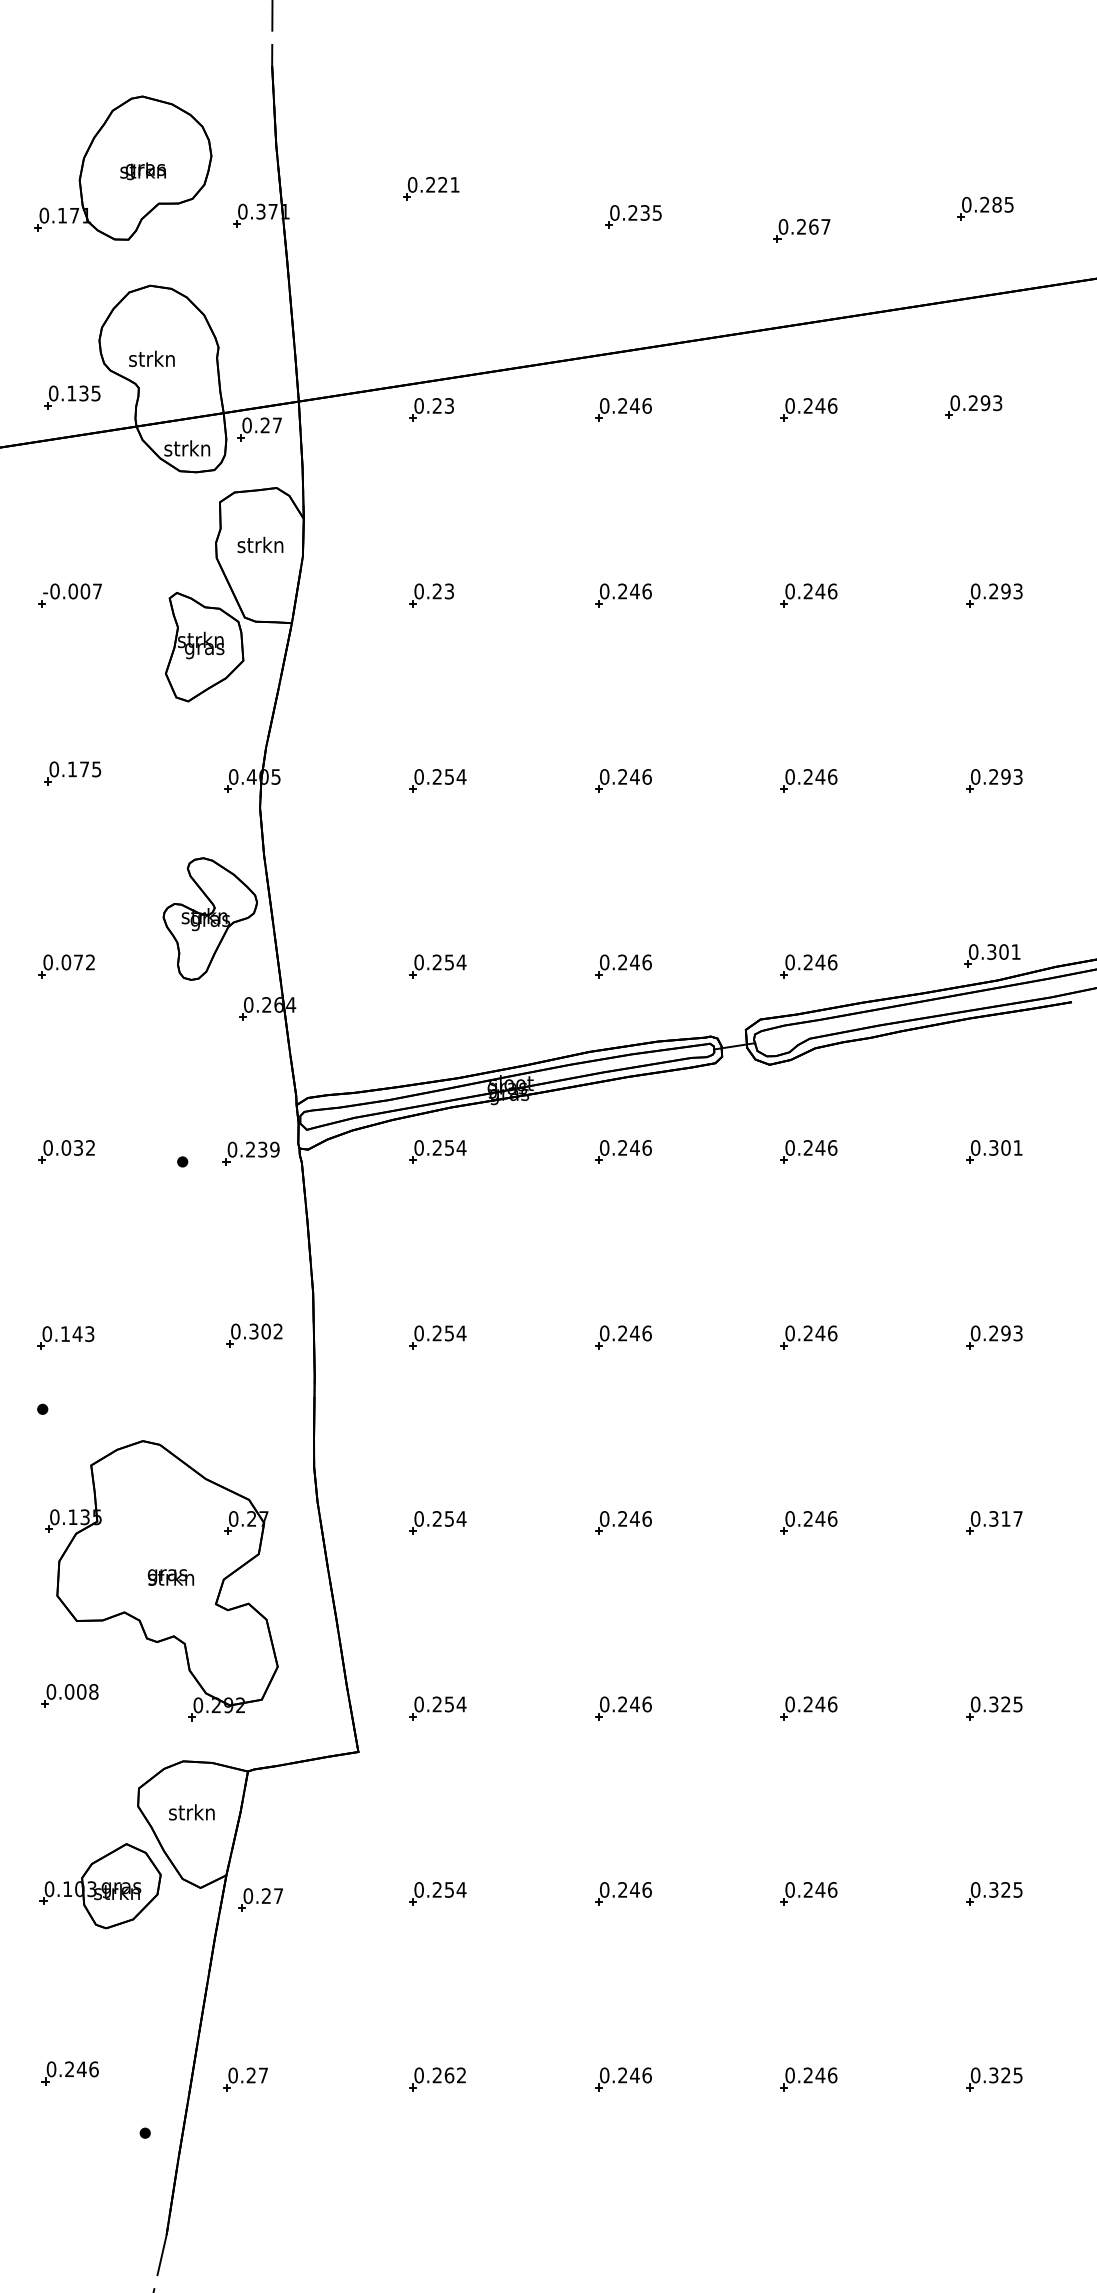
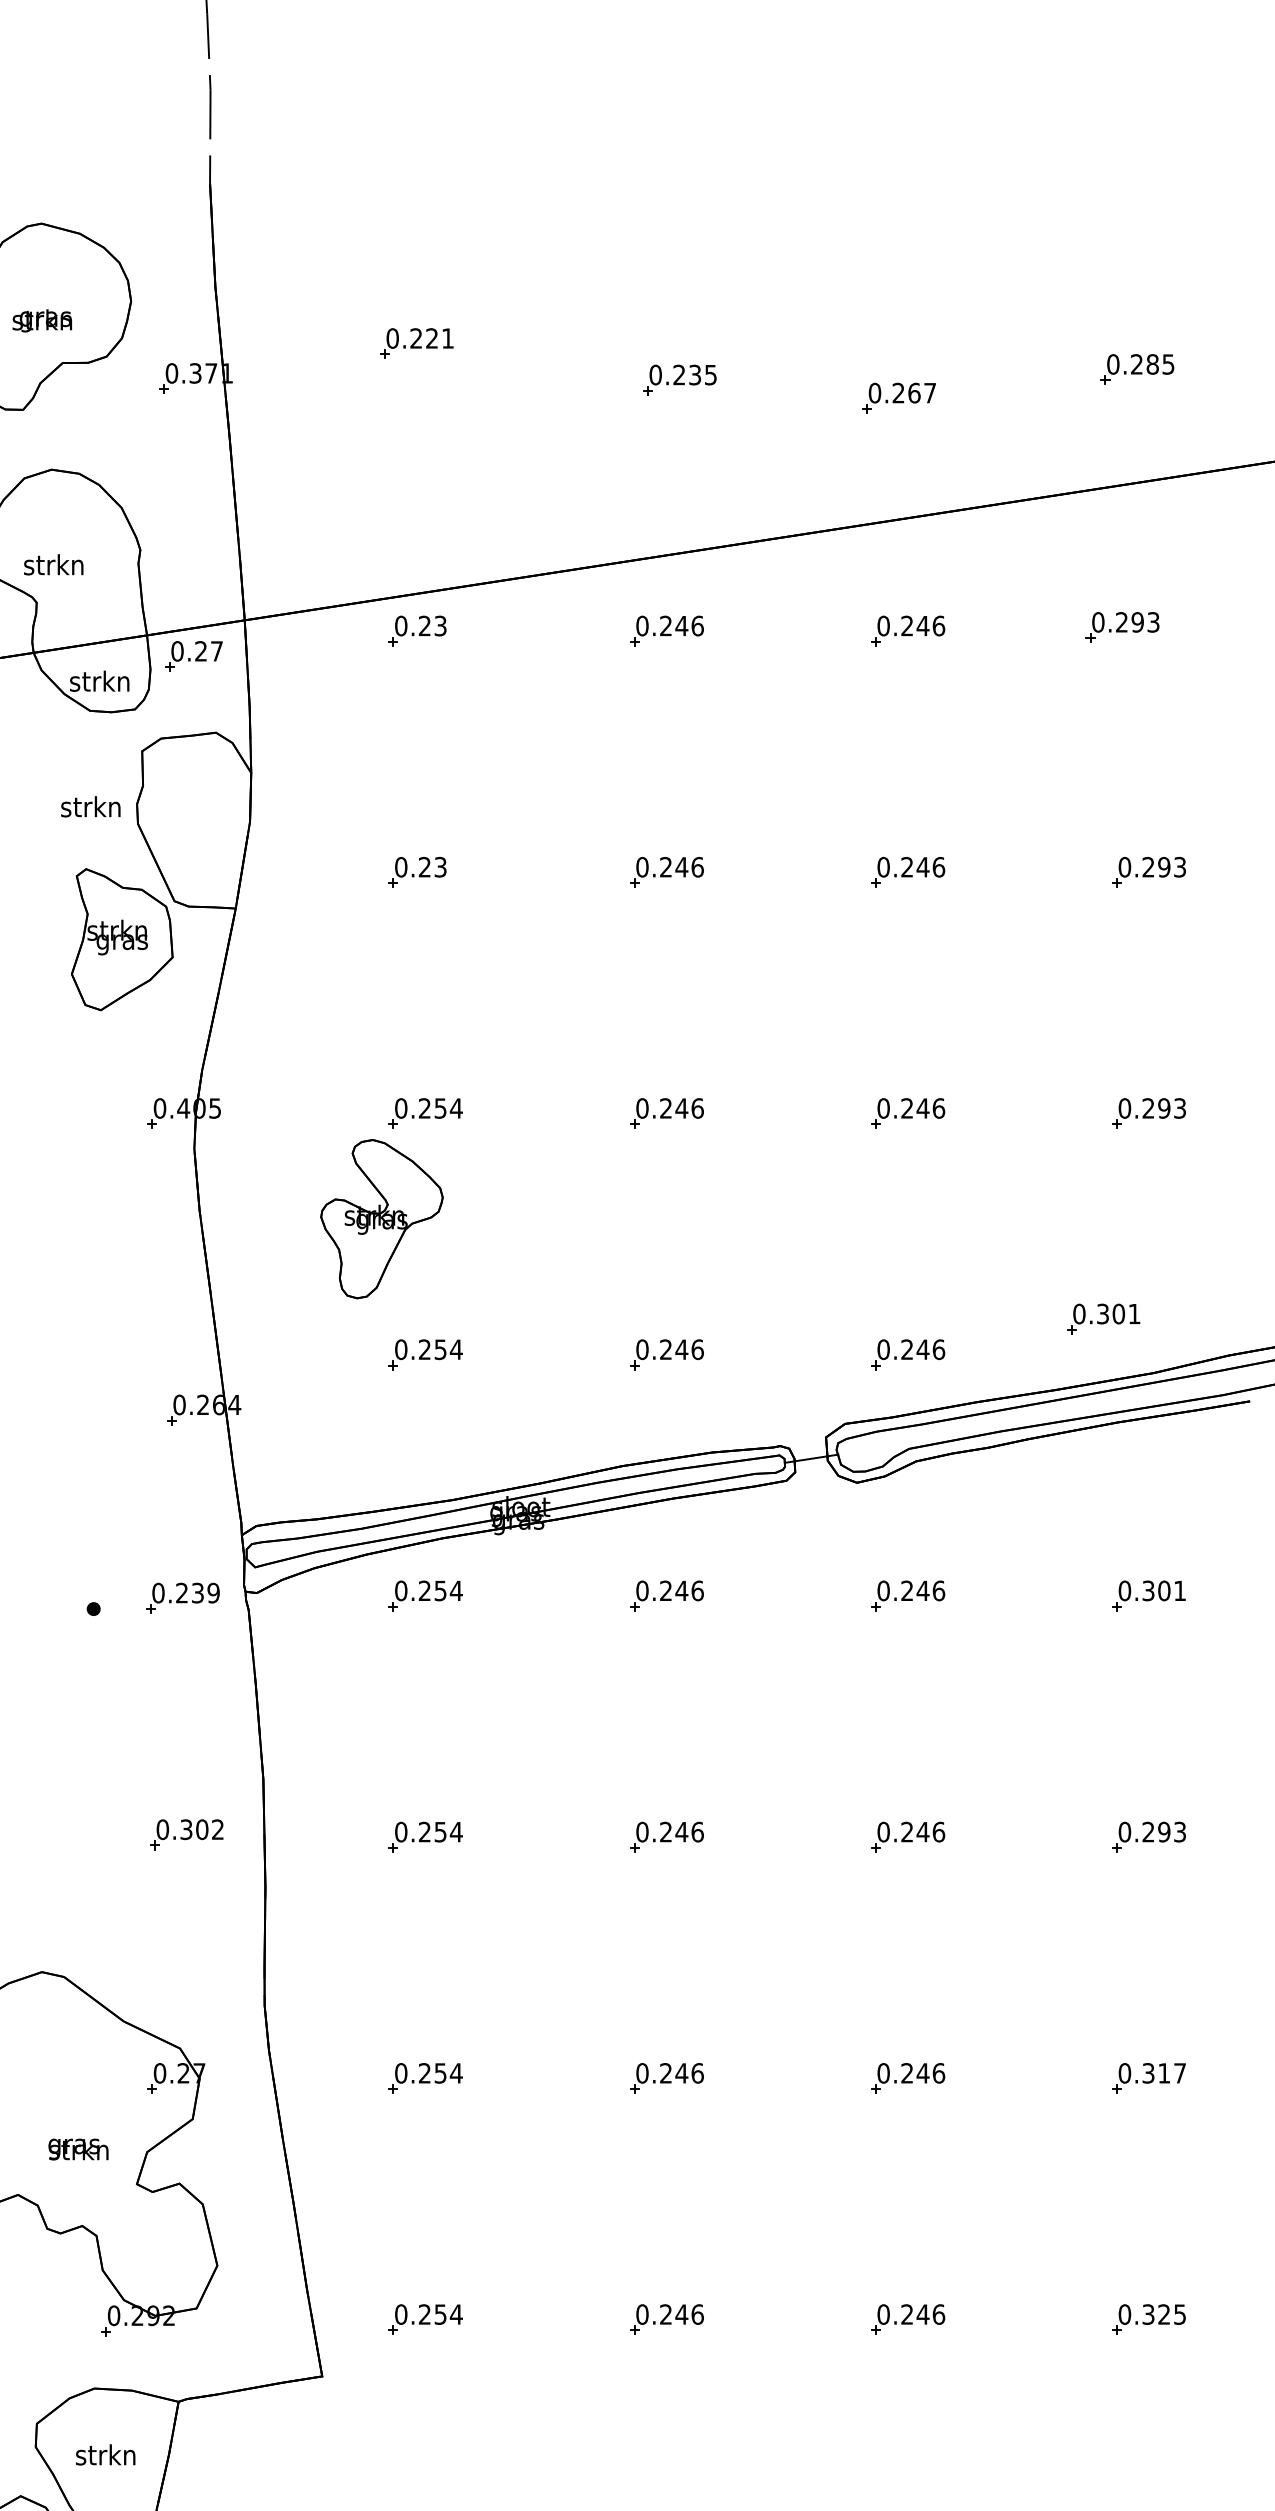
text: (260, 544) -> (90, 806), moved
part: (209, 918) -> (380, 1218), moved
part: (992, 955) -> (1103, 1318), moved

